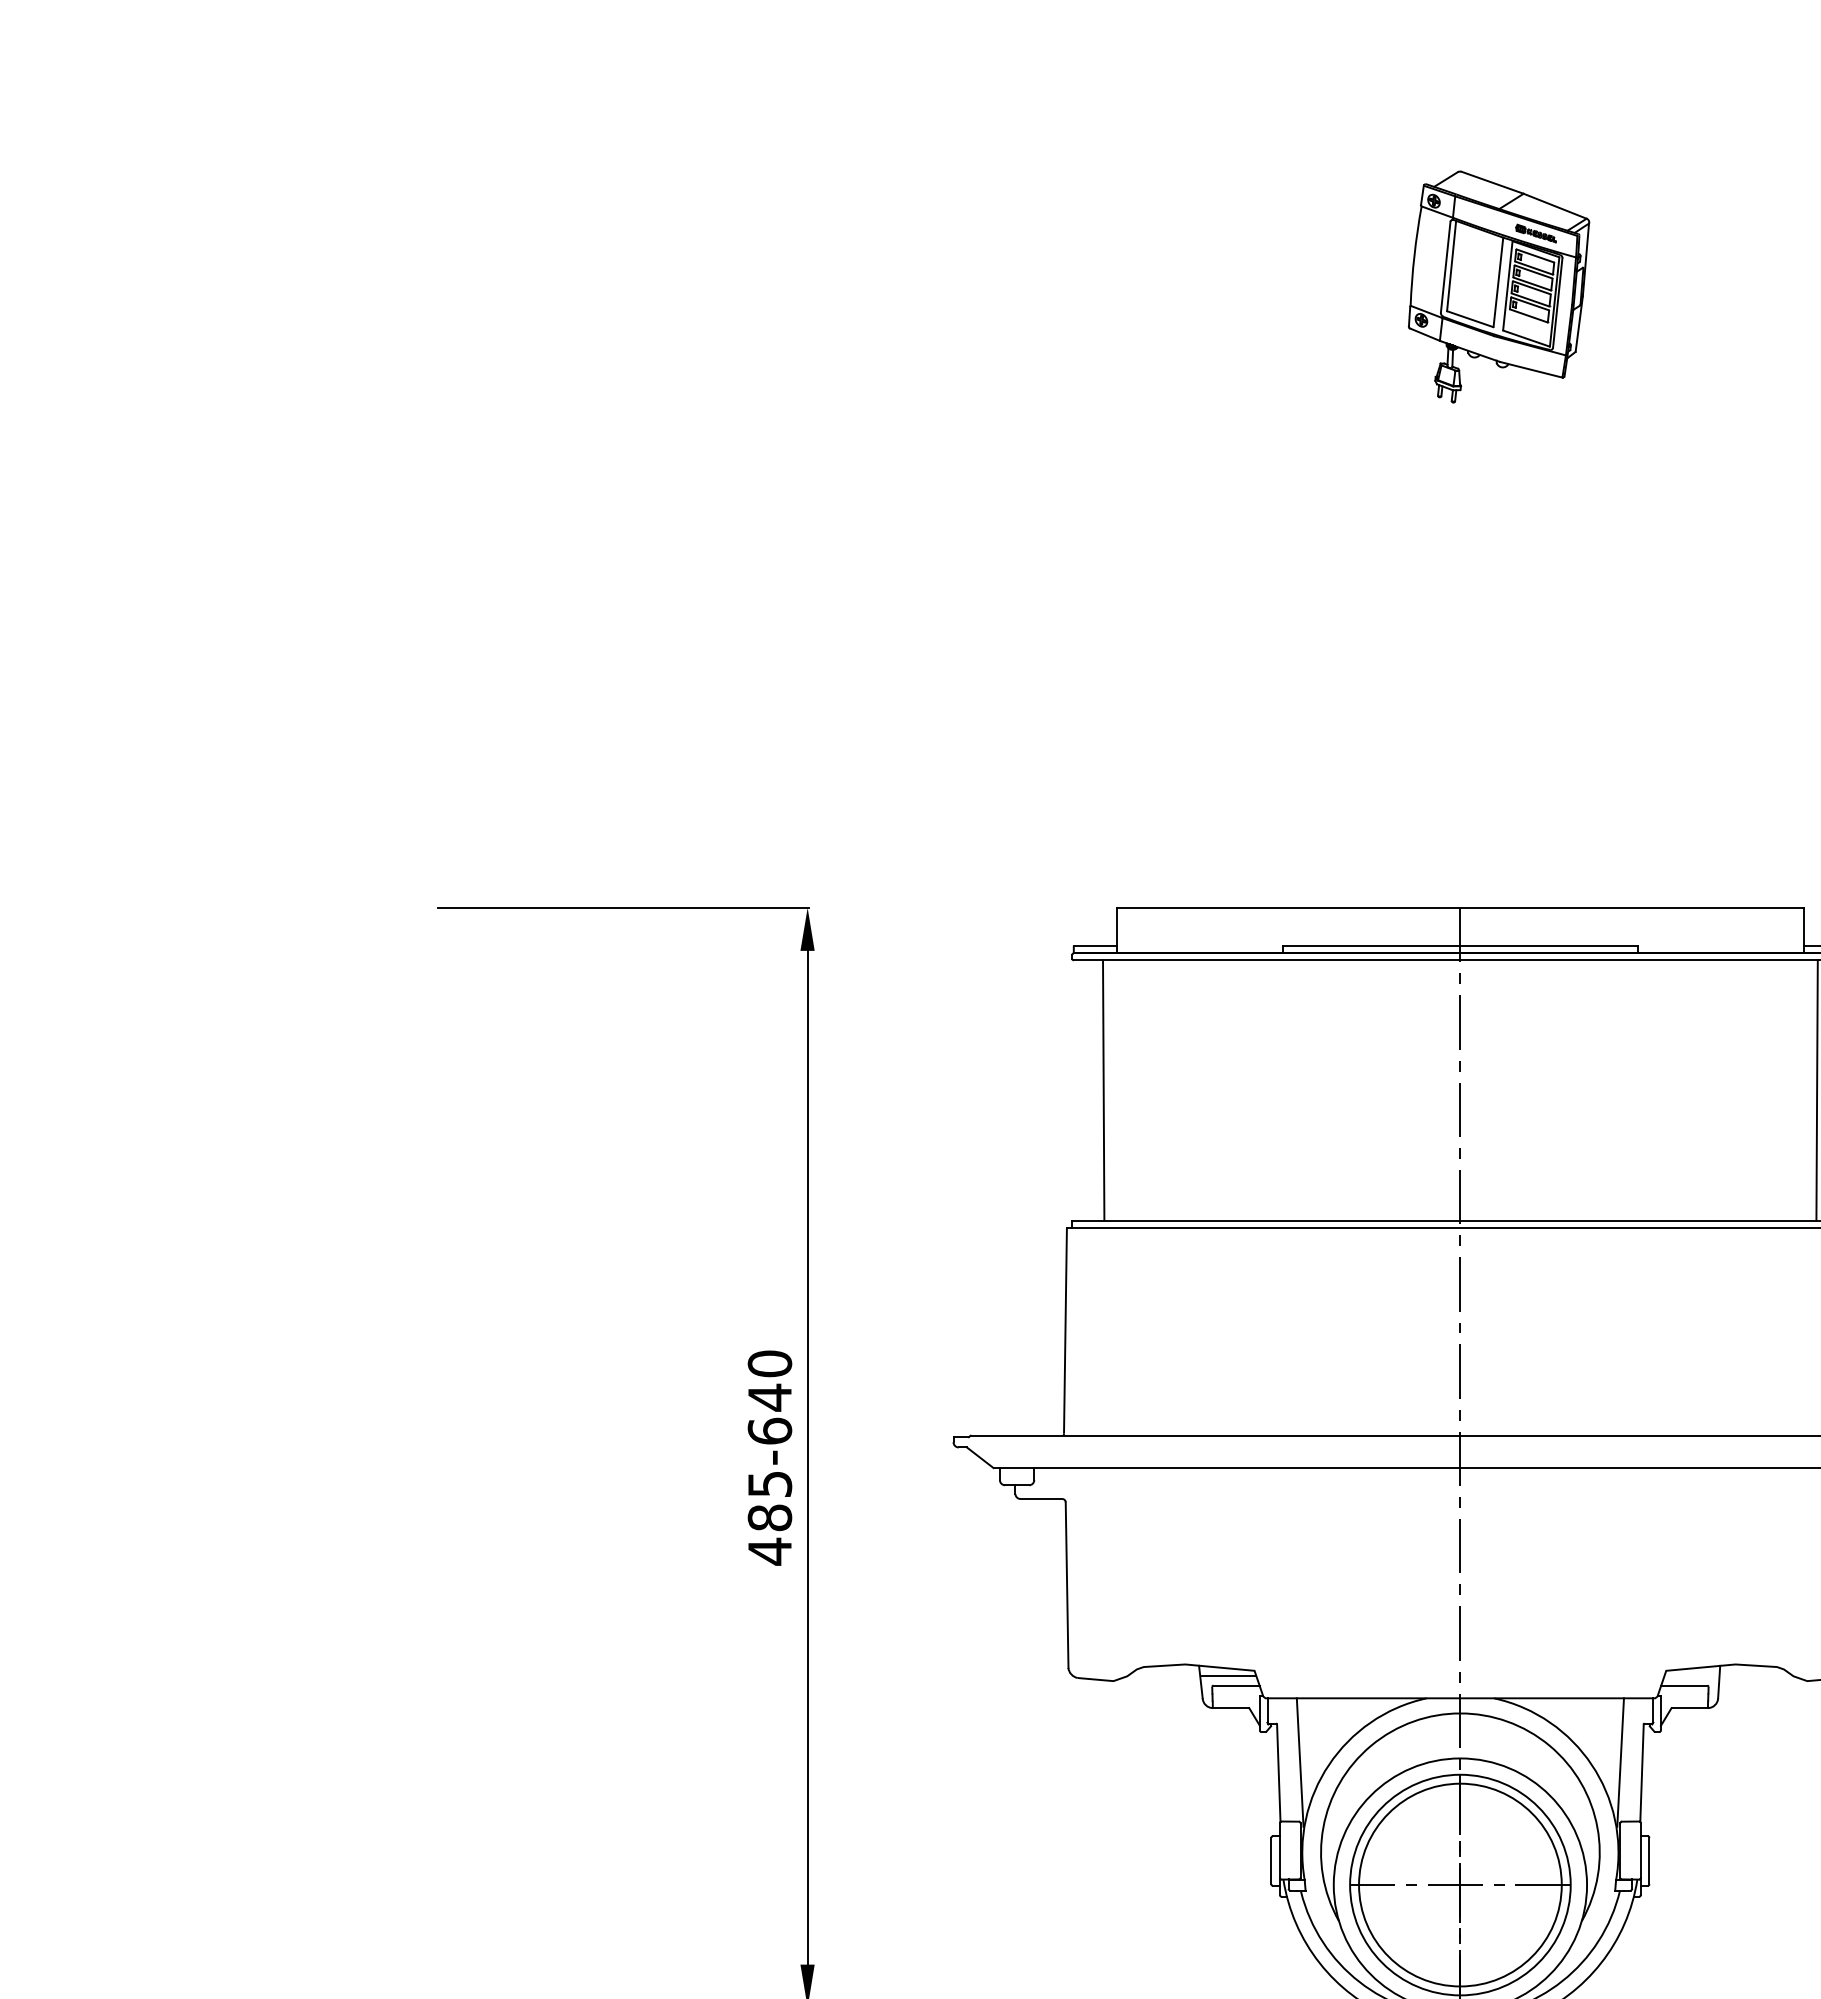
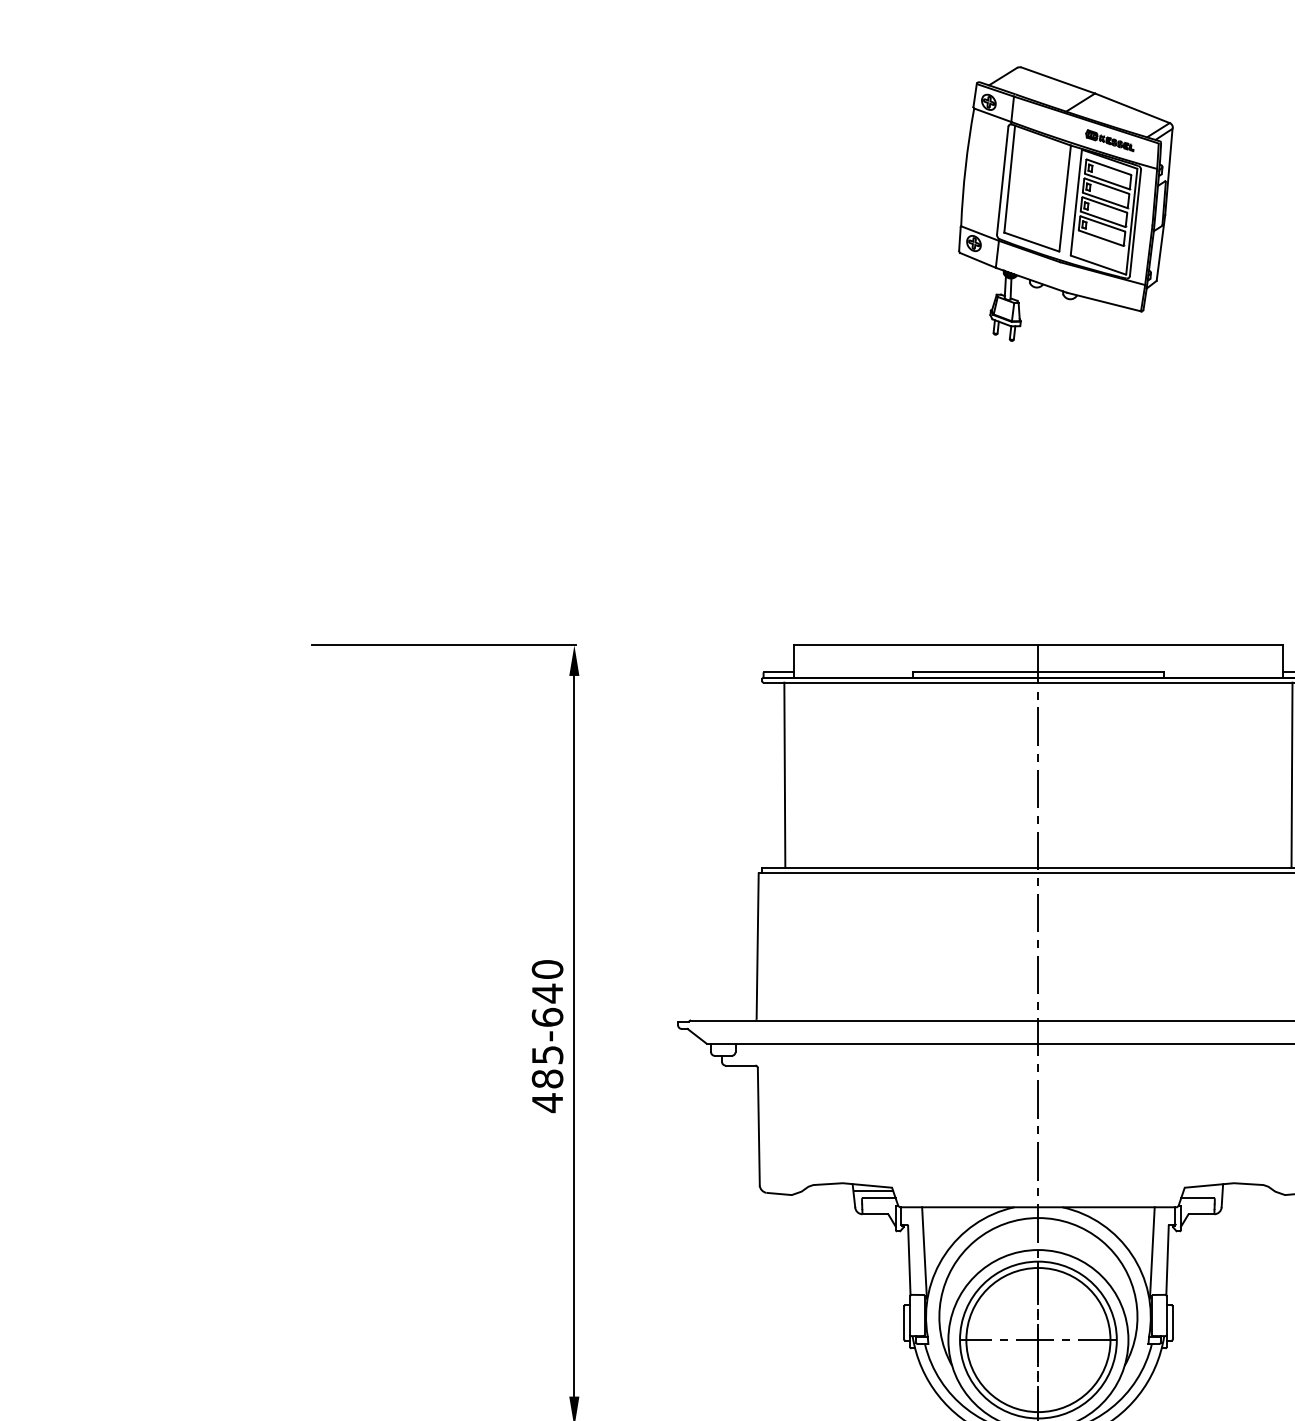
part: (1498, 286) -> (1065, 203), size x1.67

